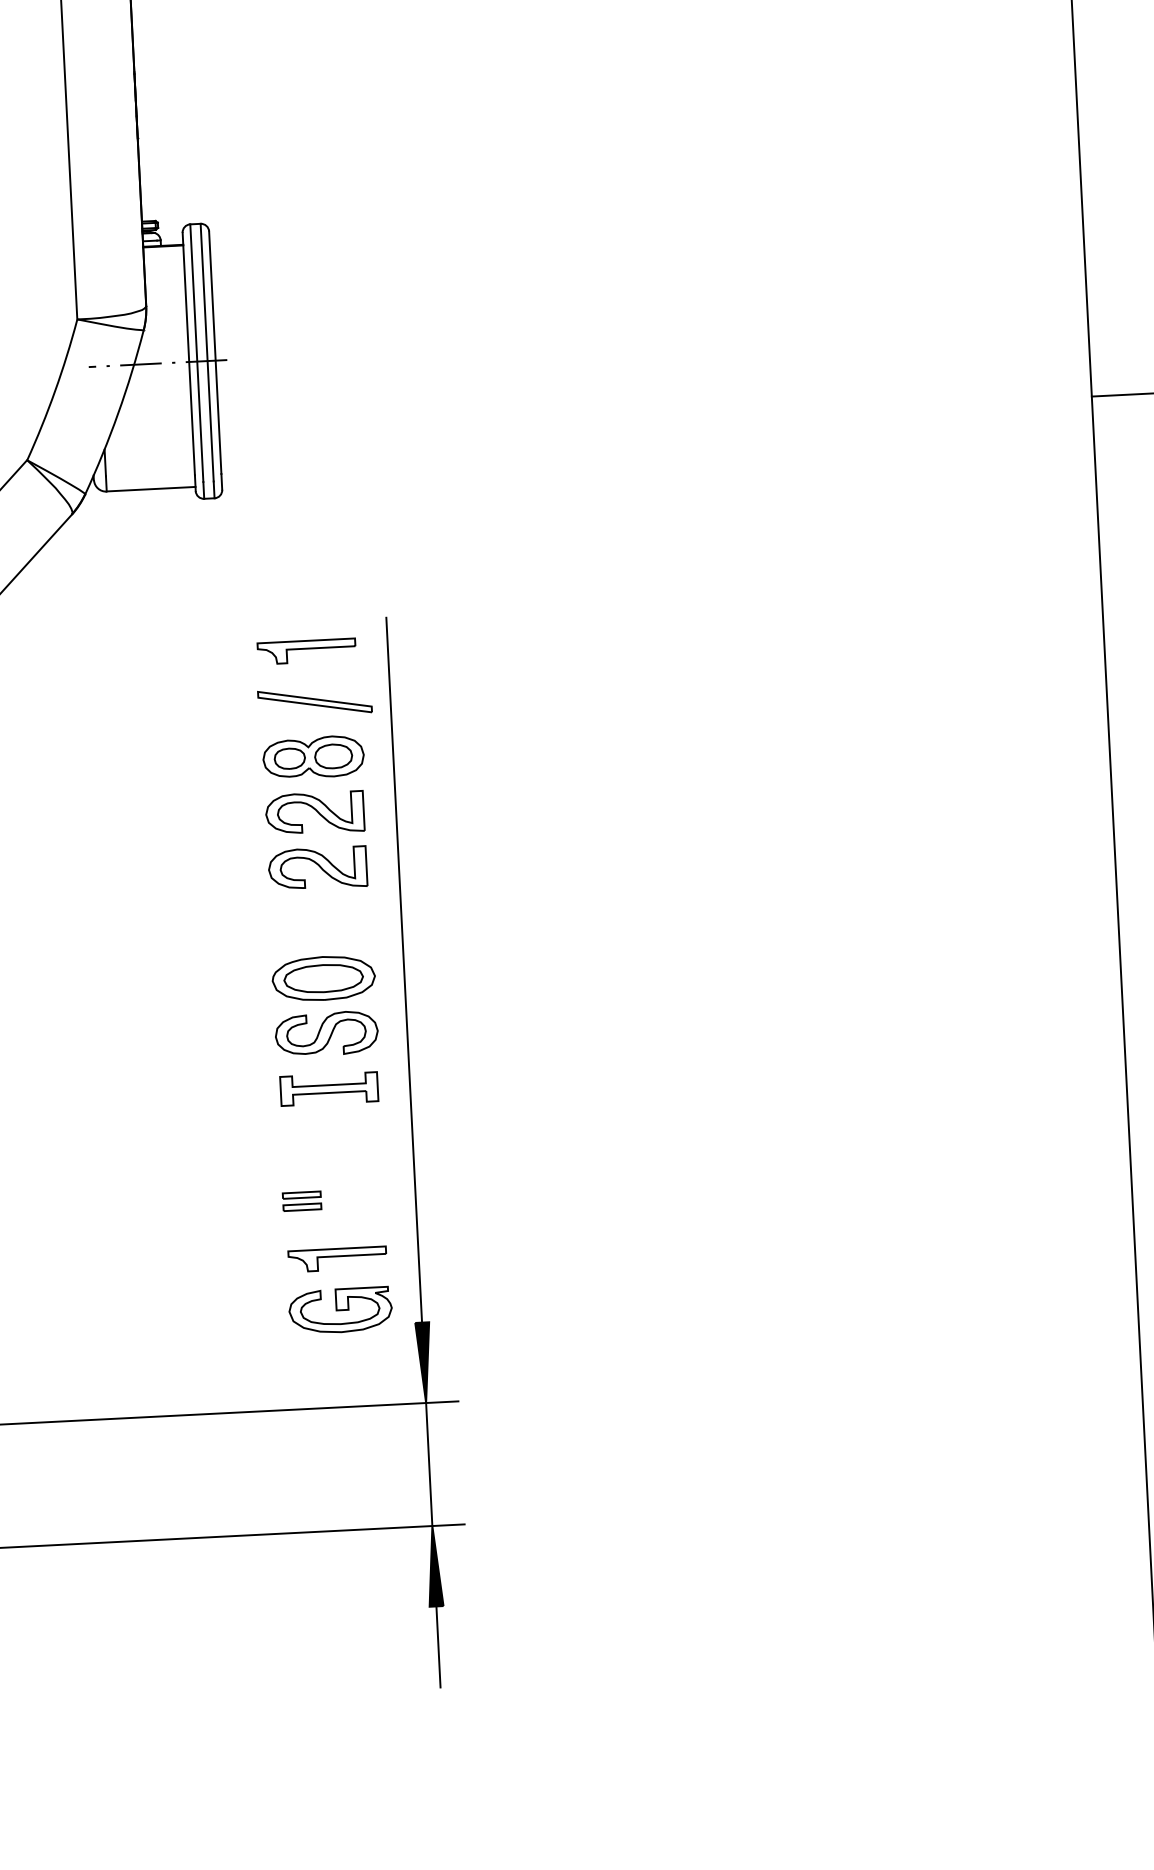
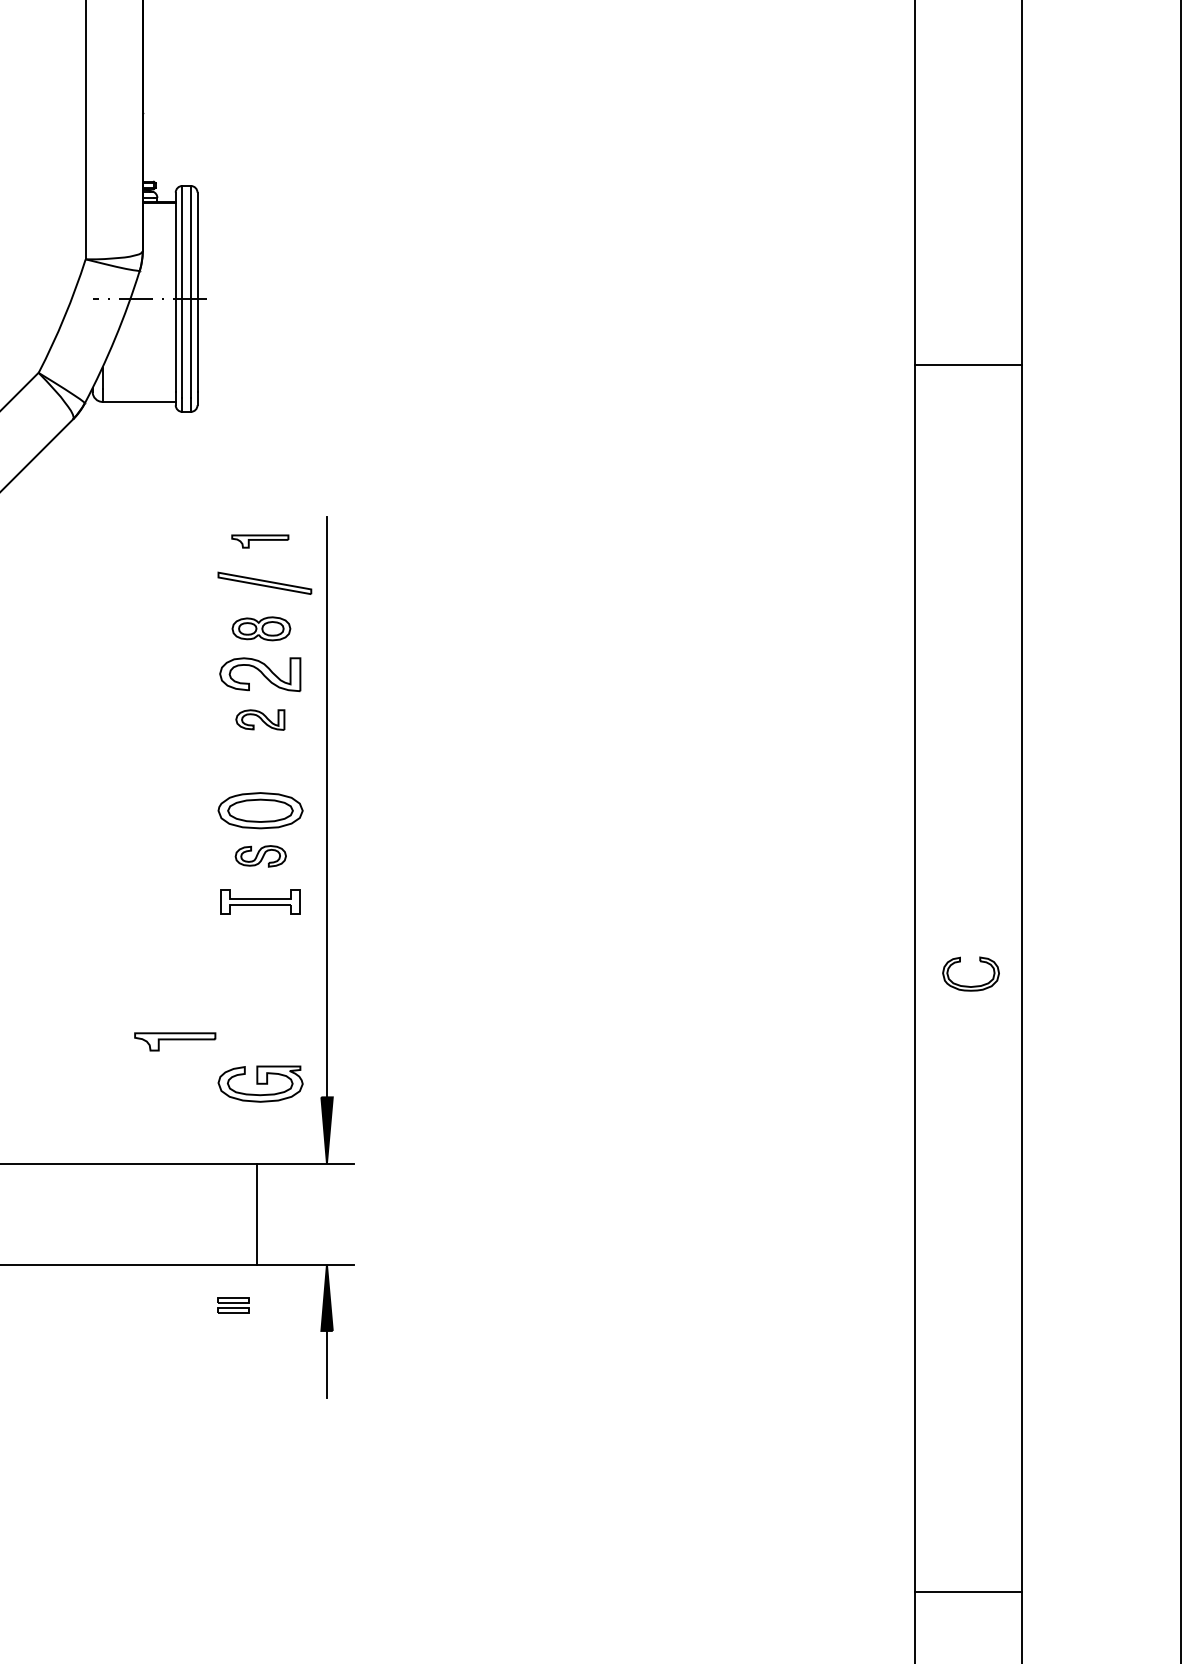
part: (307, 651) -> (260, 541), size x0.7
part: (313, 757) -> (261, 628), size x0.7
part: (318, 867) -> (260, 719), size x0.6
part: (326, 1034) -> (260, 856), size x0.6
part: (302, 1200) -> (233, 1305), moved
part: (337, 1258) -> (175, 1041), moved
line: (428, 1463) -> (256, 1213), moved

